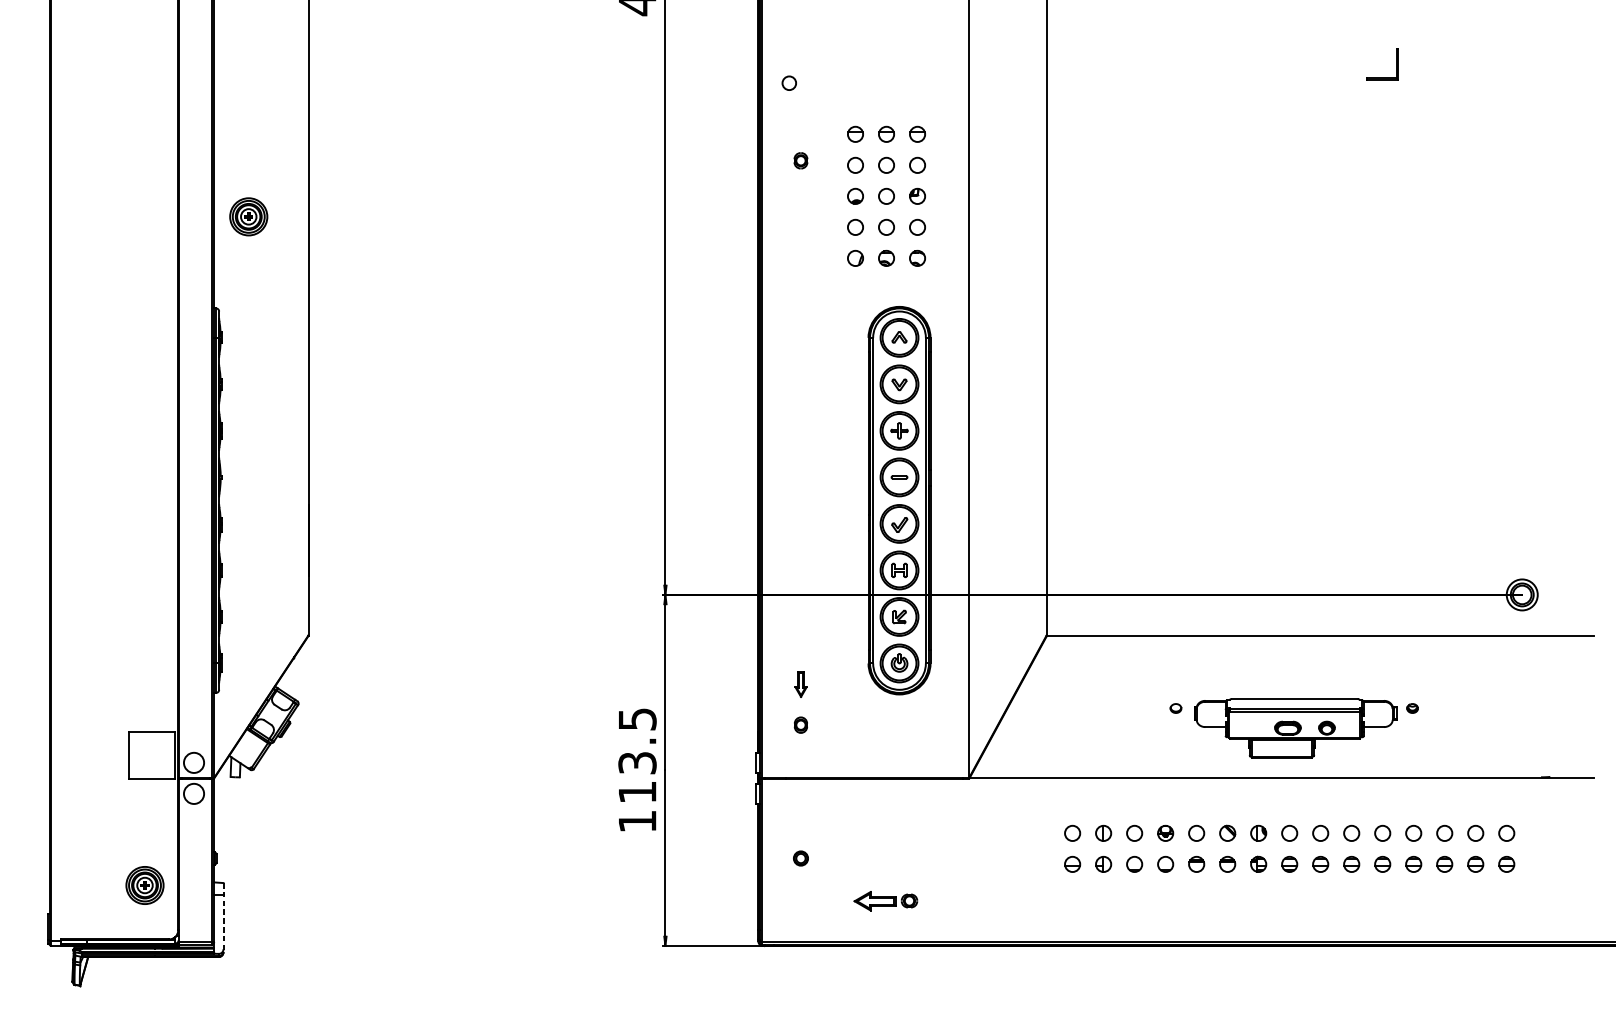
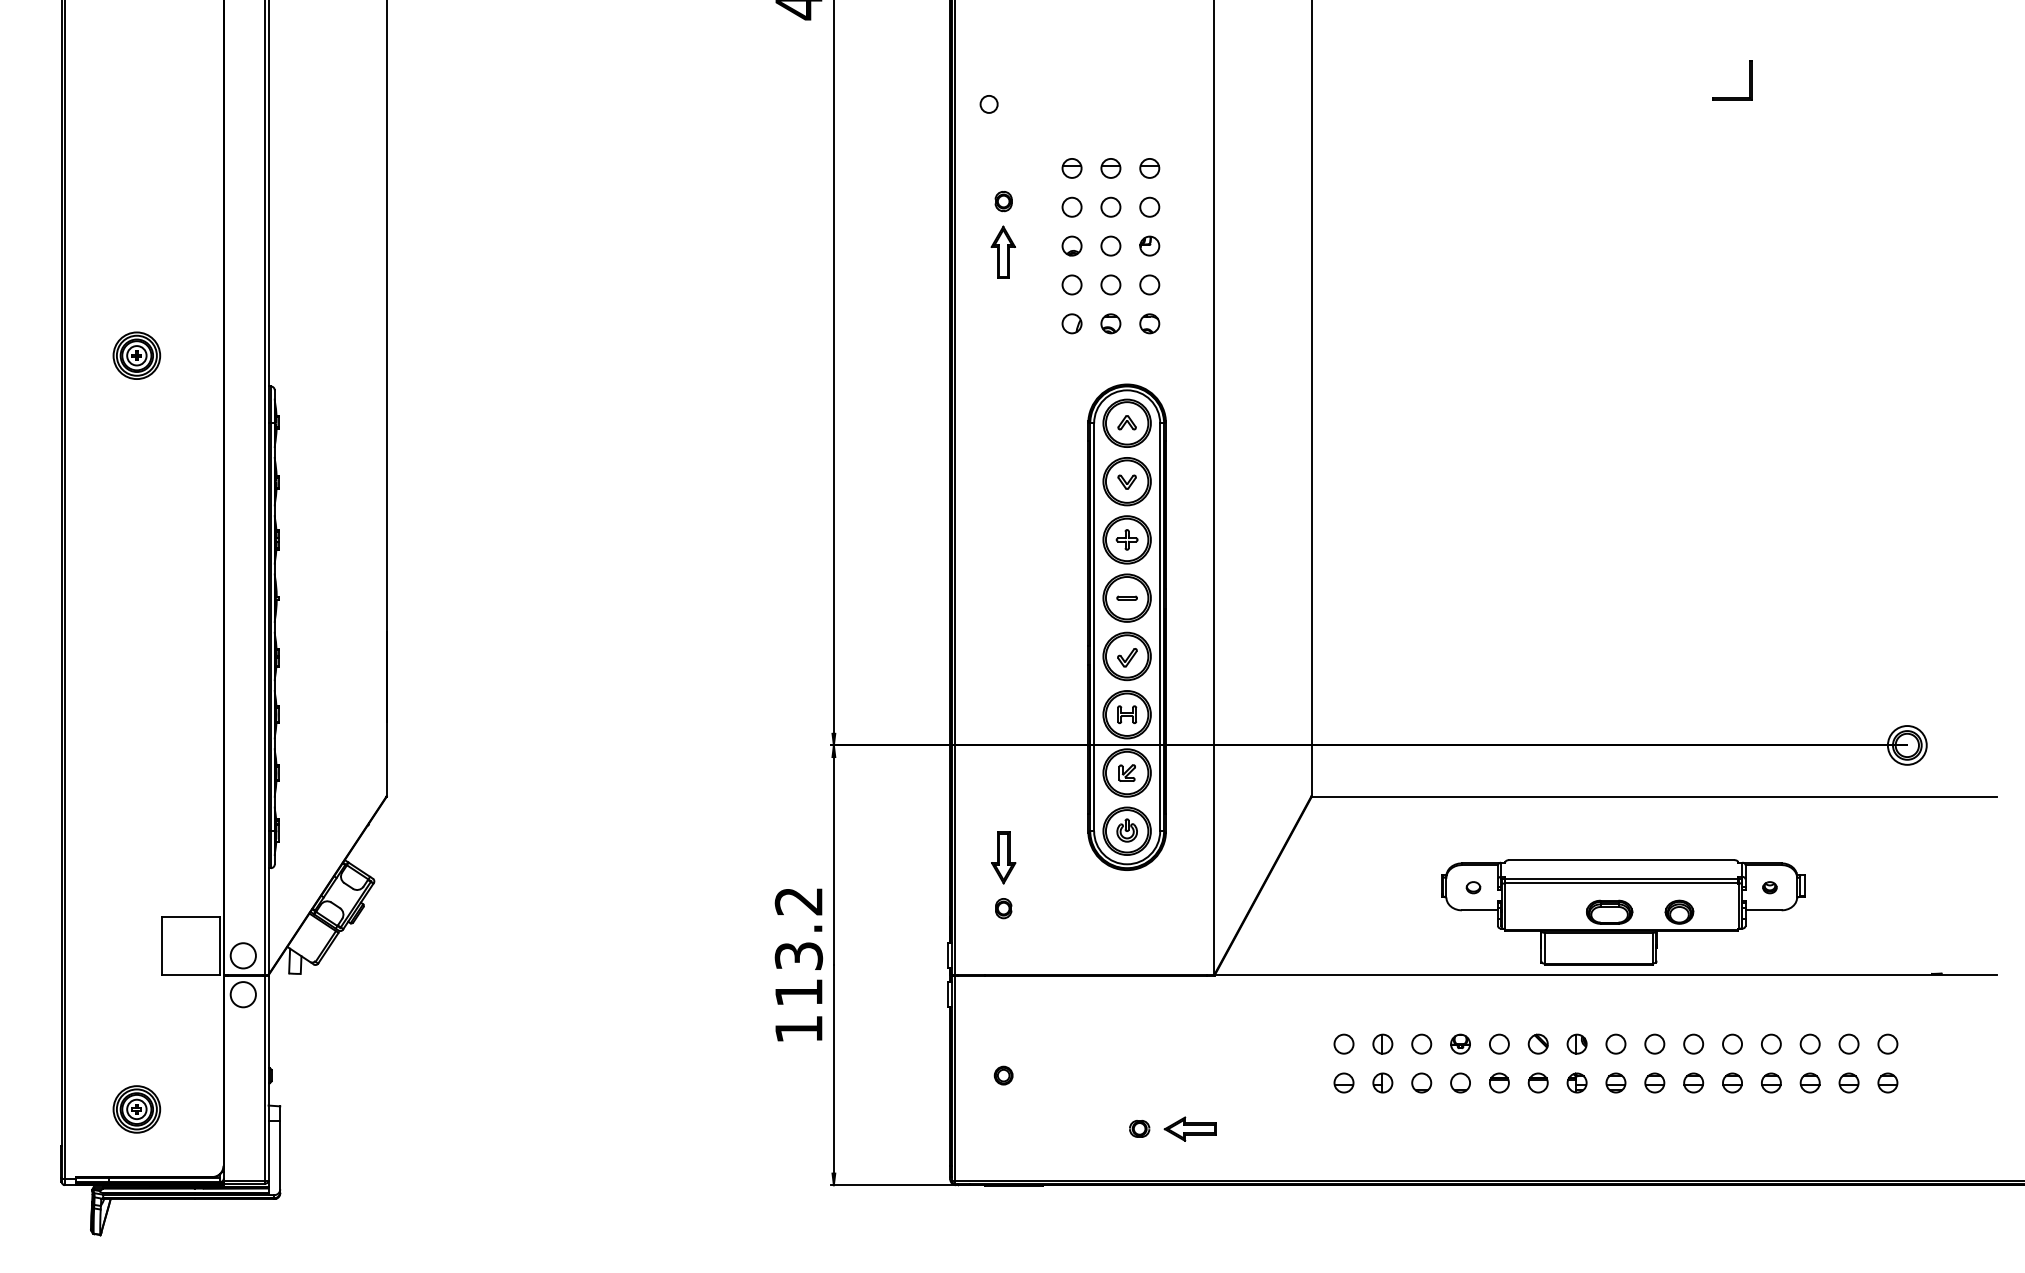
part: (800, 200) -> (1002, 251), added
part: (248, 216) -> (136, 355), moved
part: (800, 684) -> (1003, 857), size x1.67
text: (637, 719) -> (798, 901), 113.5 -> 113.2
part: (1295, 728) -> (1623, 912), size x1.43
part: (144, 885) -> (136, 1109), moved
part: (874, 900) -> (1189, 1128), moved
line: (223, 918) -> (280, 1150), dashed -> solid

